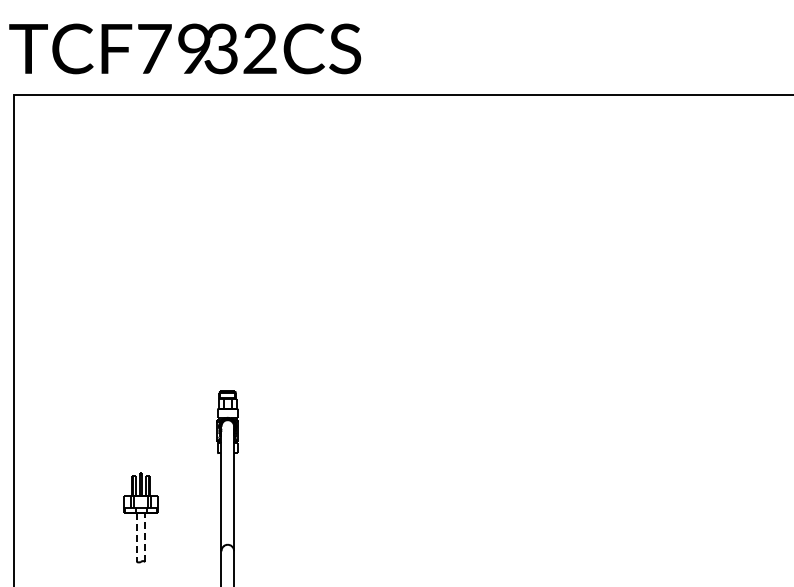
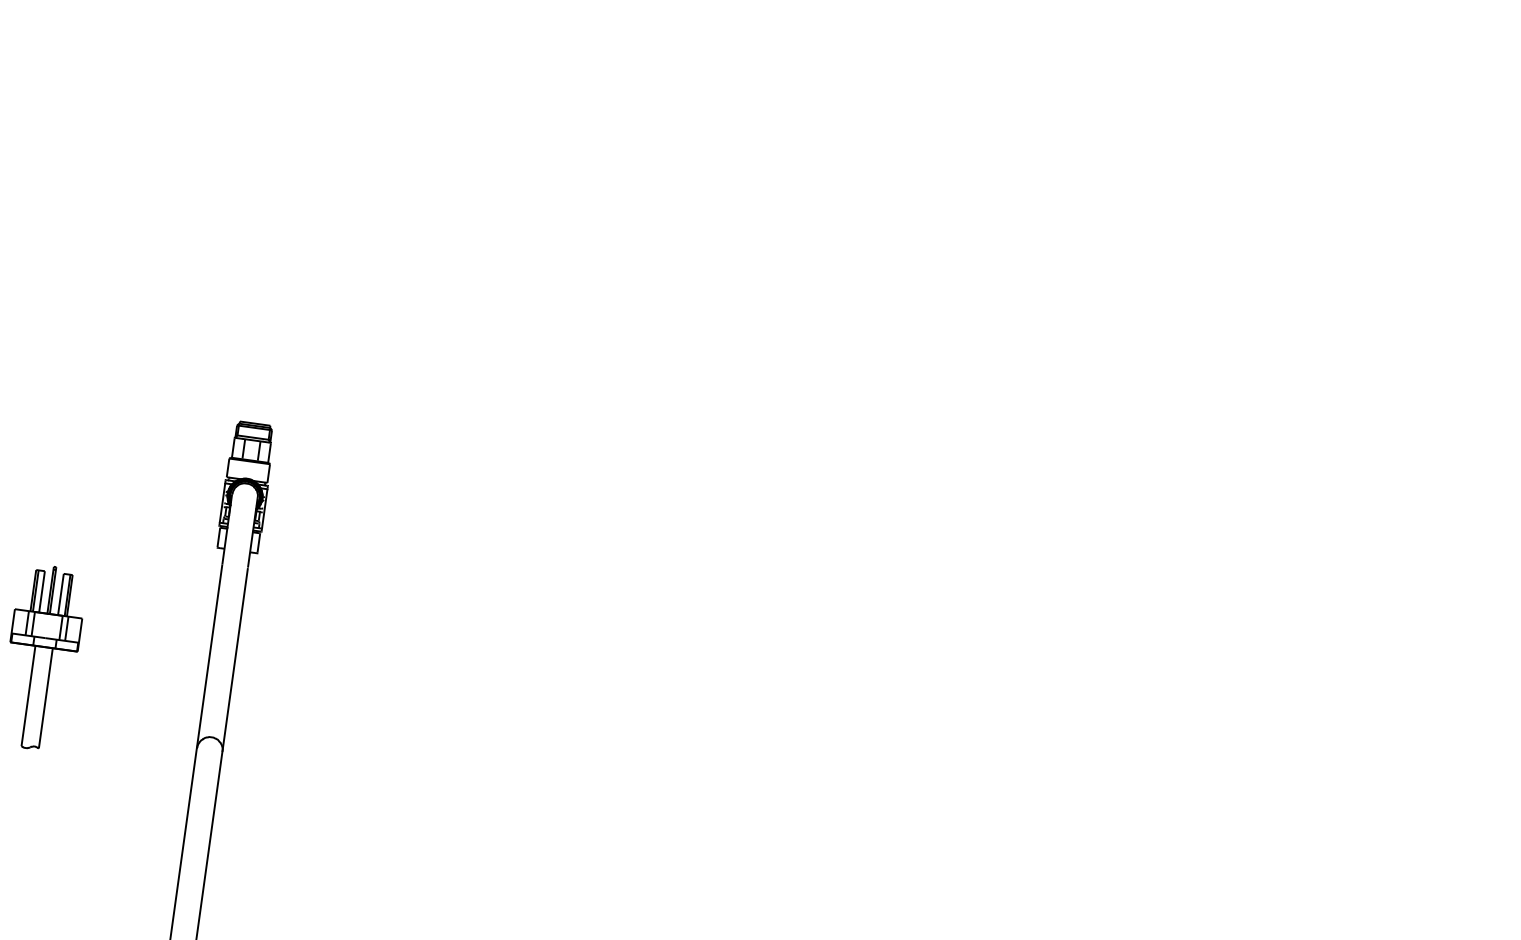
line: (136, 537) -> (27, 696), dashed -> solid
line: (145, 537) -> (46, 699), dashed -> solid

